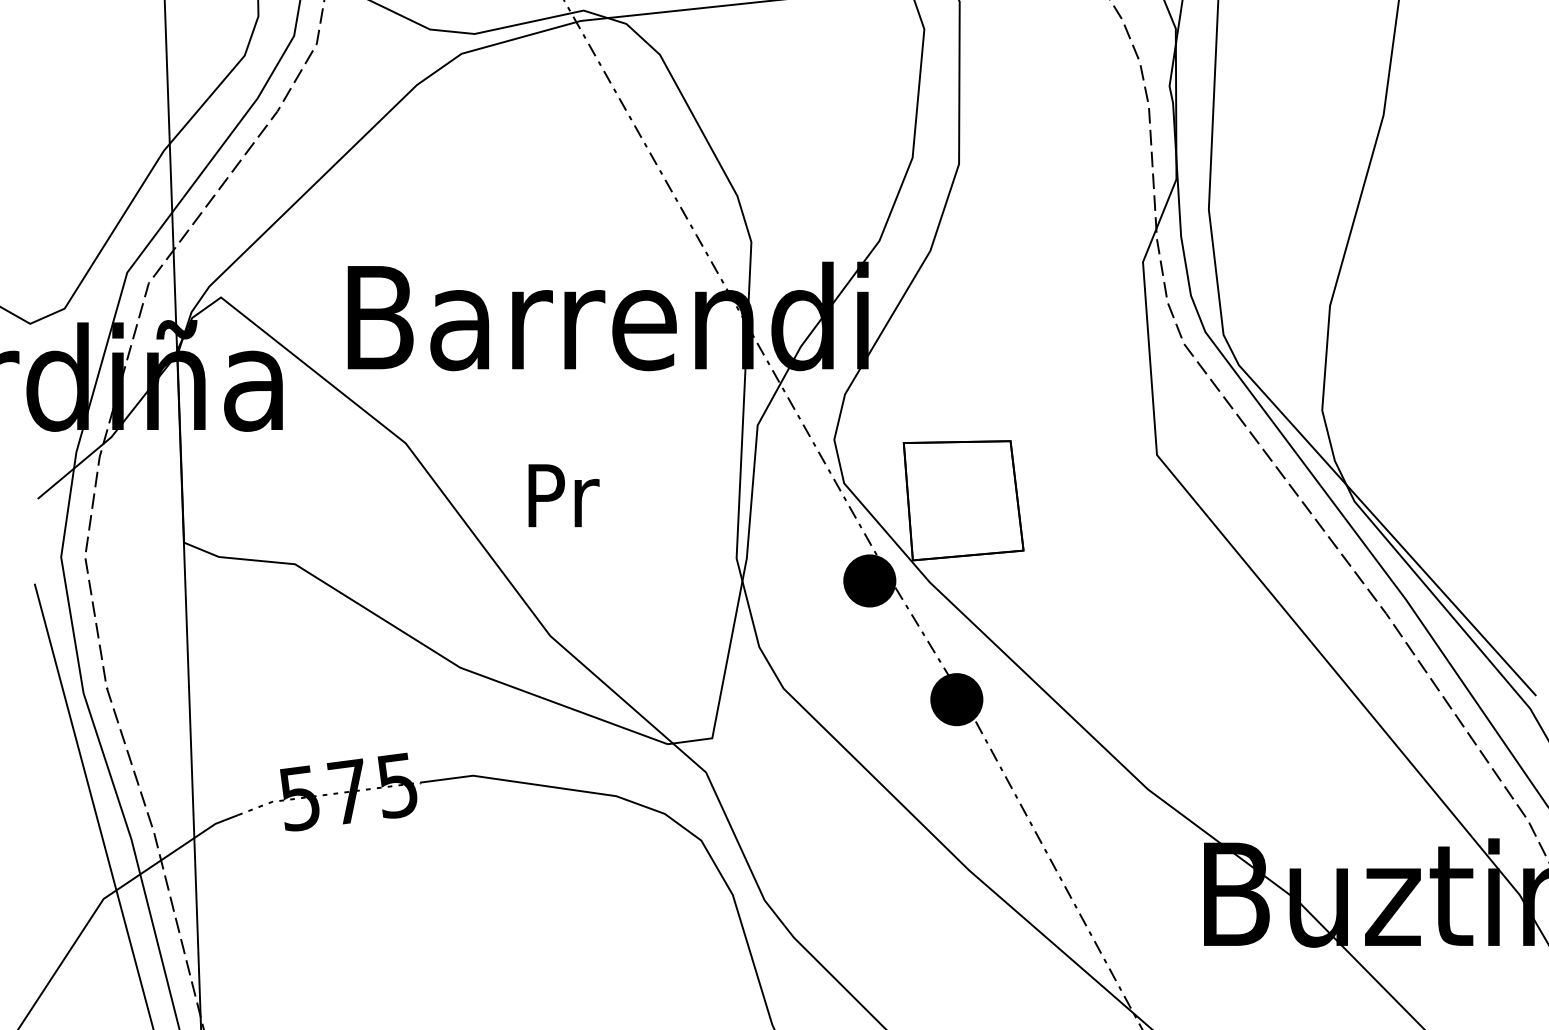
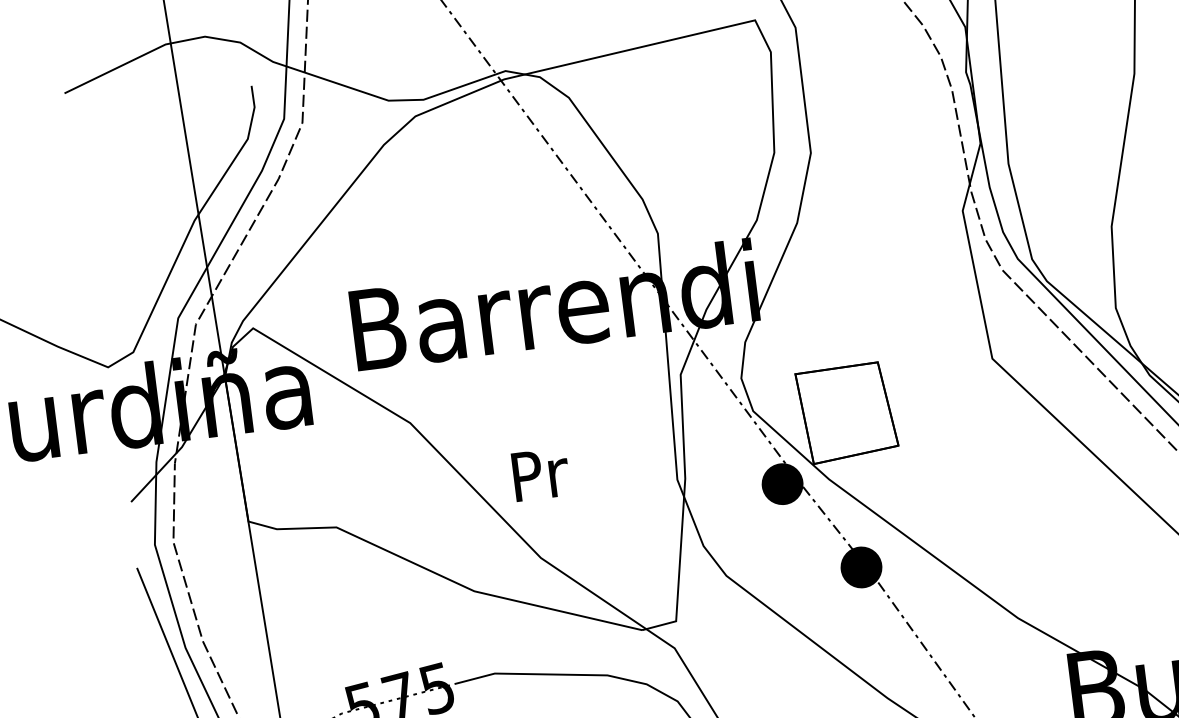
text: (563, 495) -> (540, 474), moved

